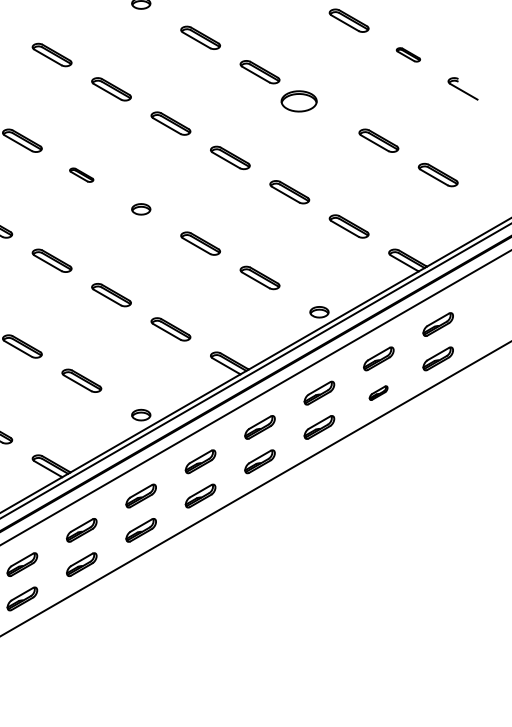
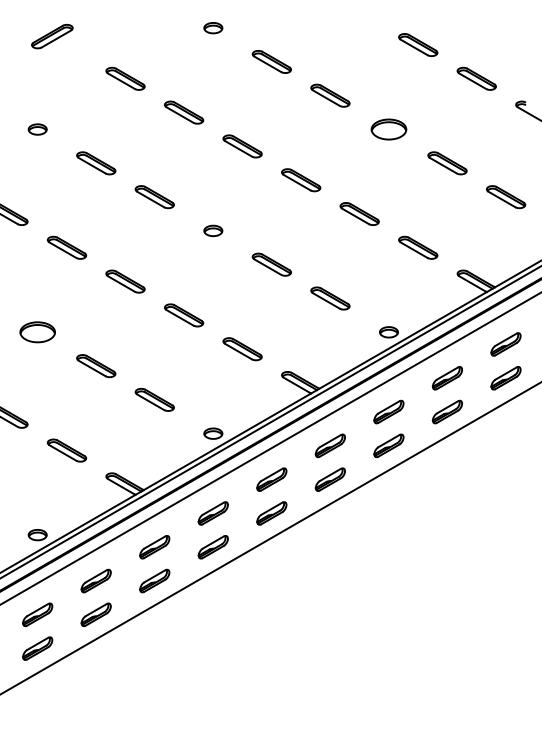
part: (408, 54) -> (476, 78), size x1.67
part: (298, 101) -> (388, 129), moved
part: (81, 175) -> (154, 197), size x1.67
part: (377, 392) -> (446, 411), size x1.67

